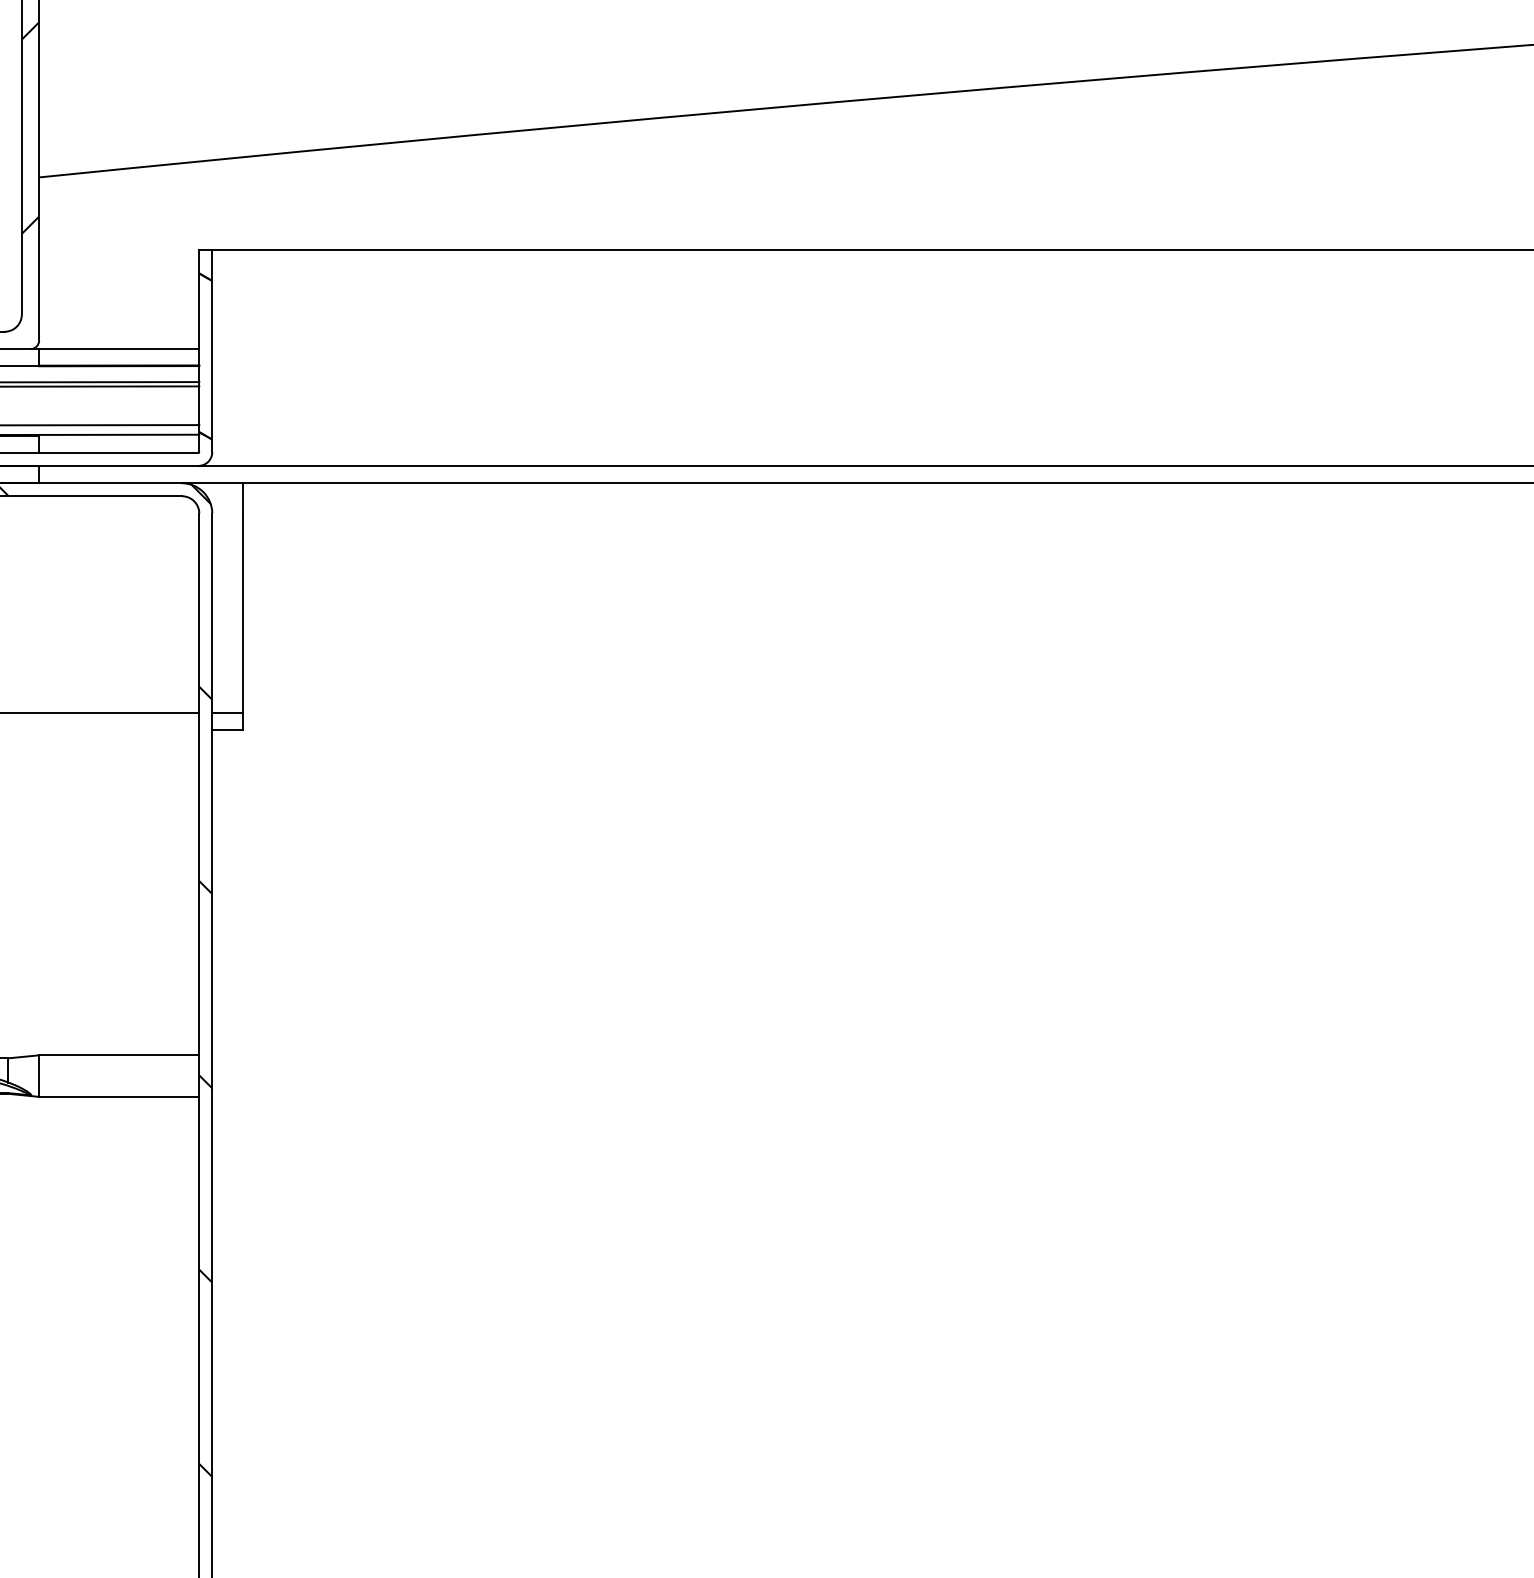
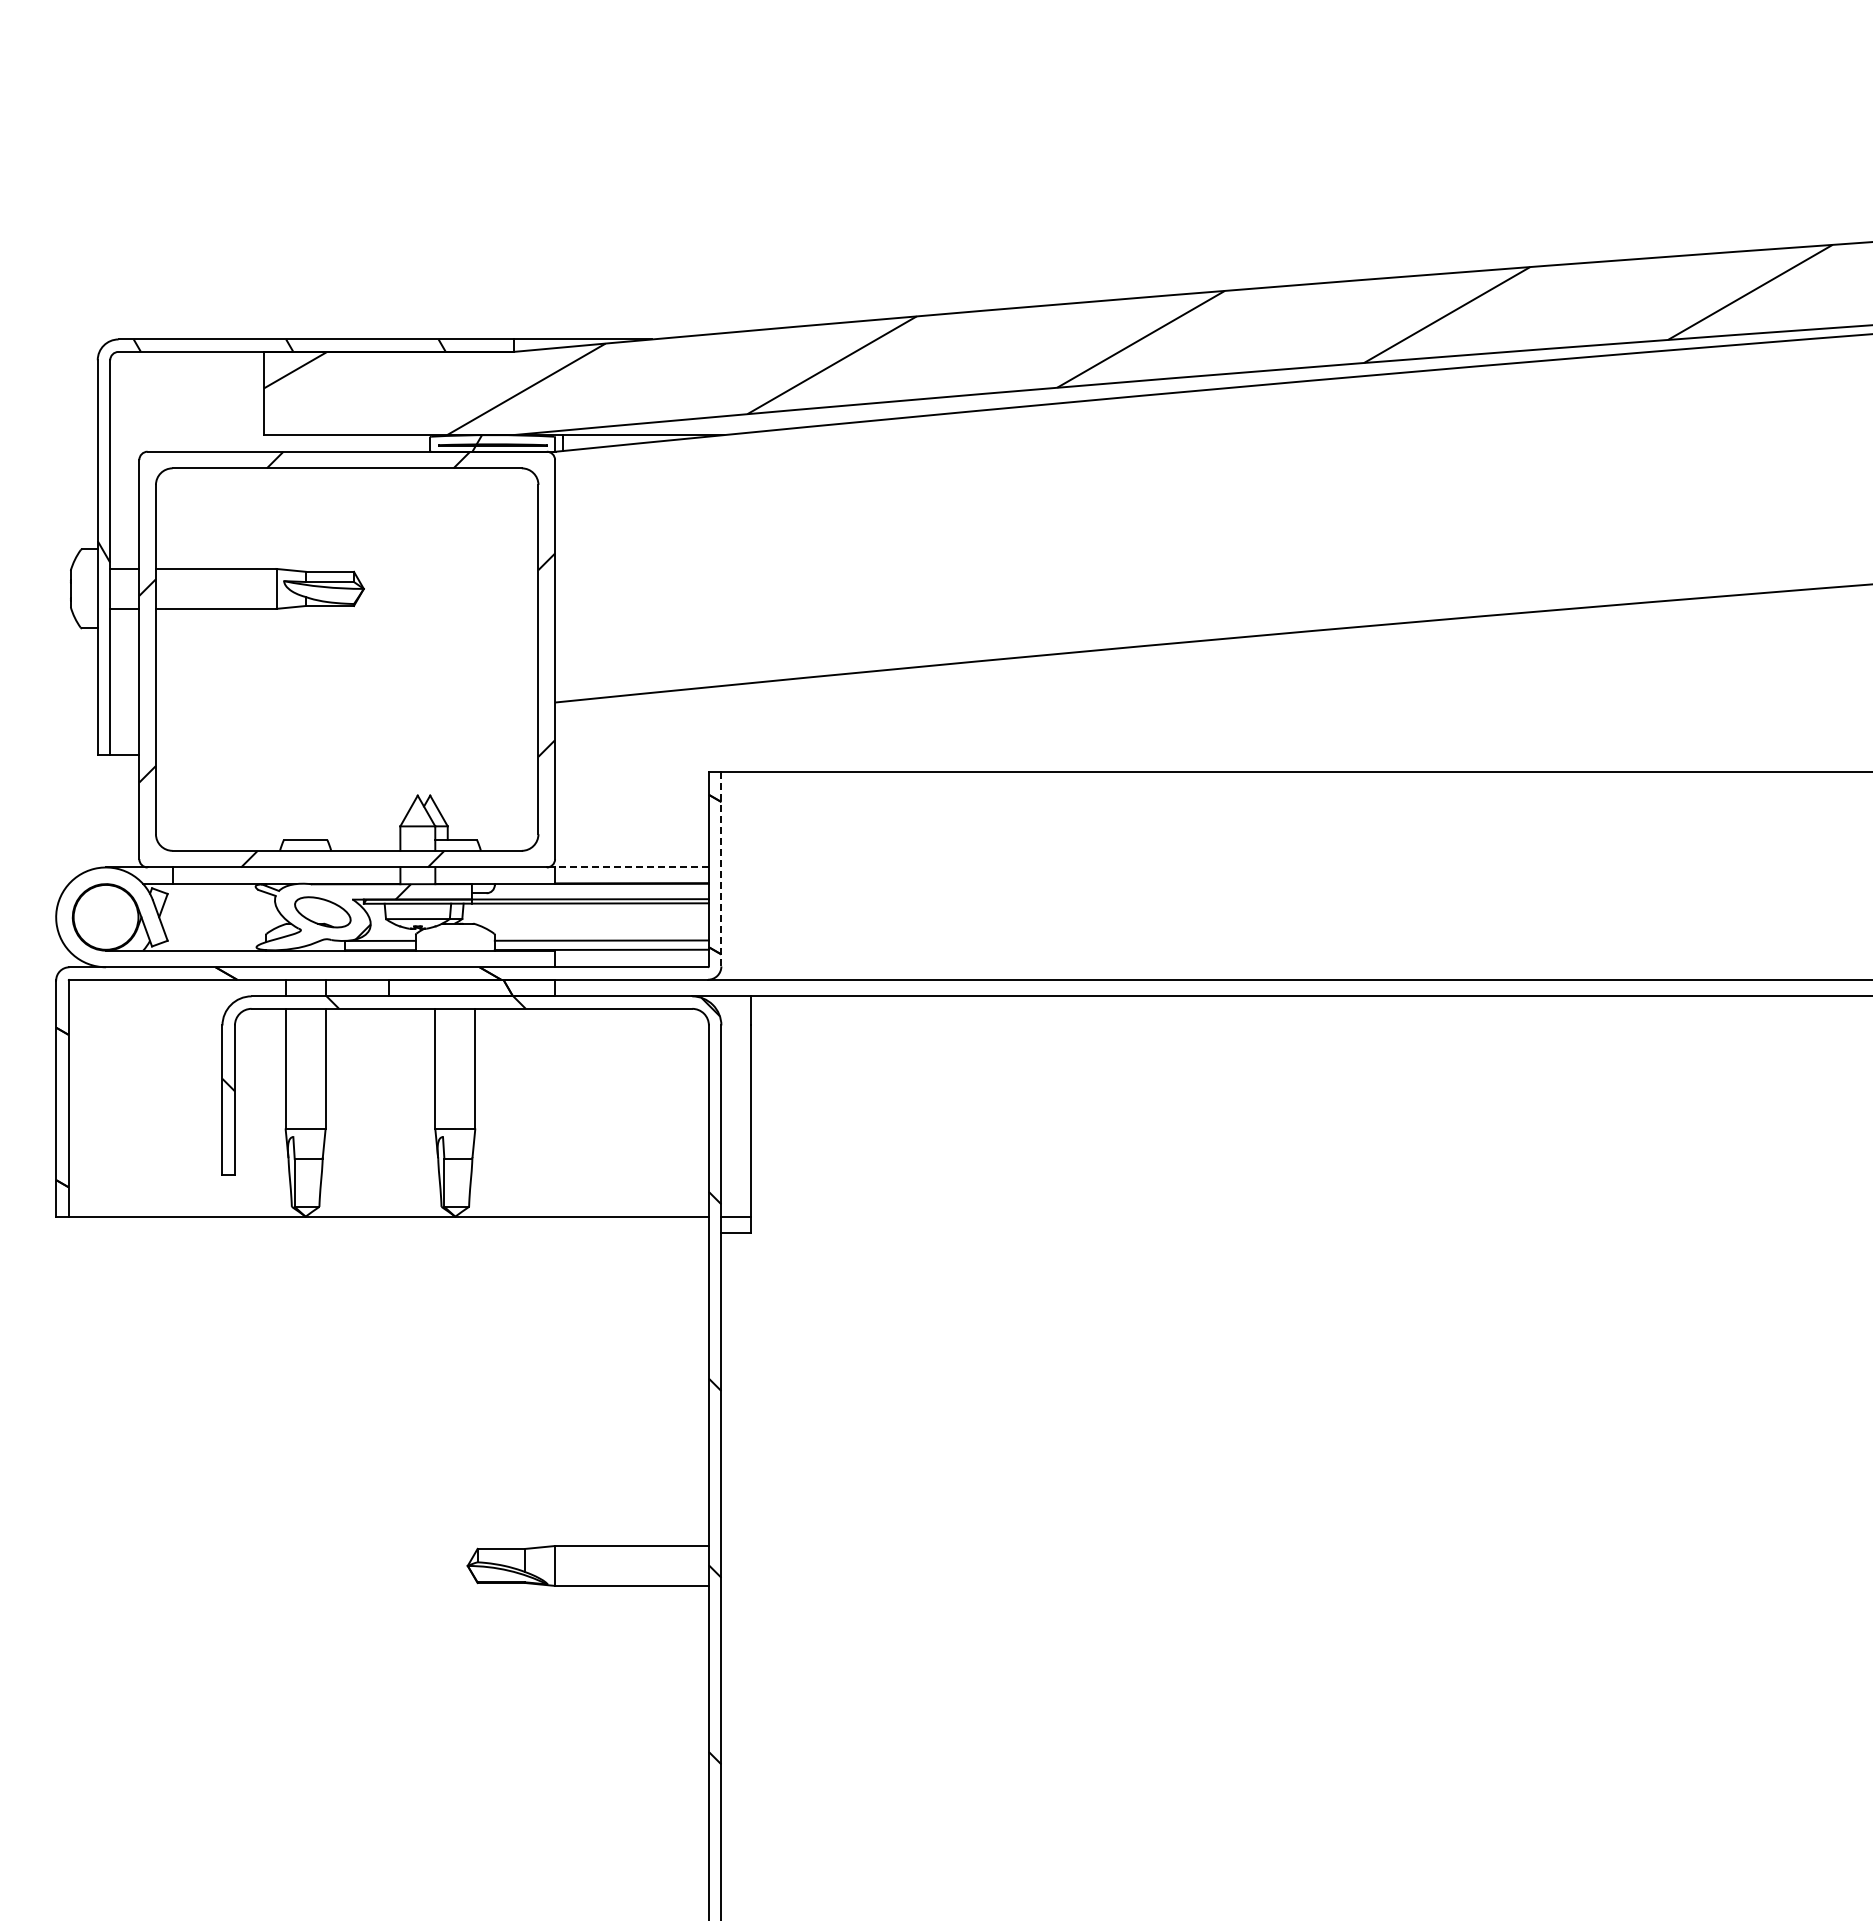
line: (119, 349) -> (632, 867), solid -> dashed
line: (212, 350) -> (721, 868), solid -> dashed

